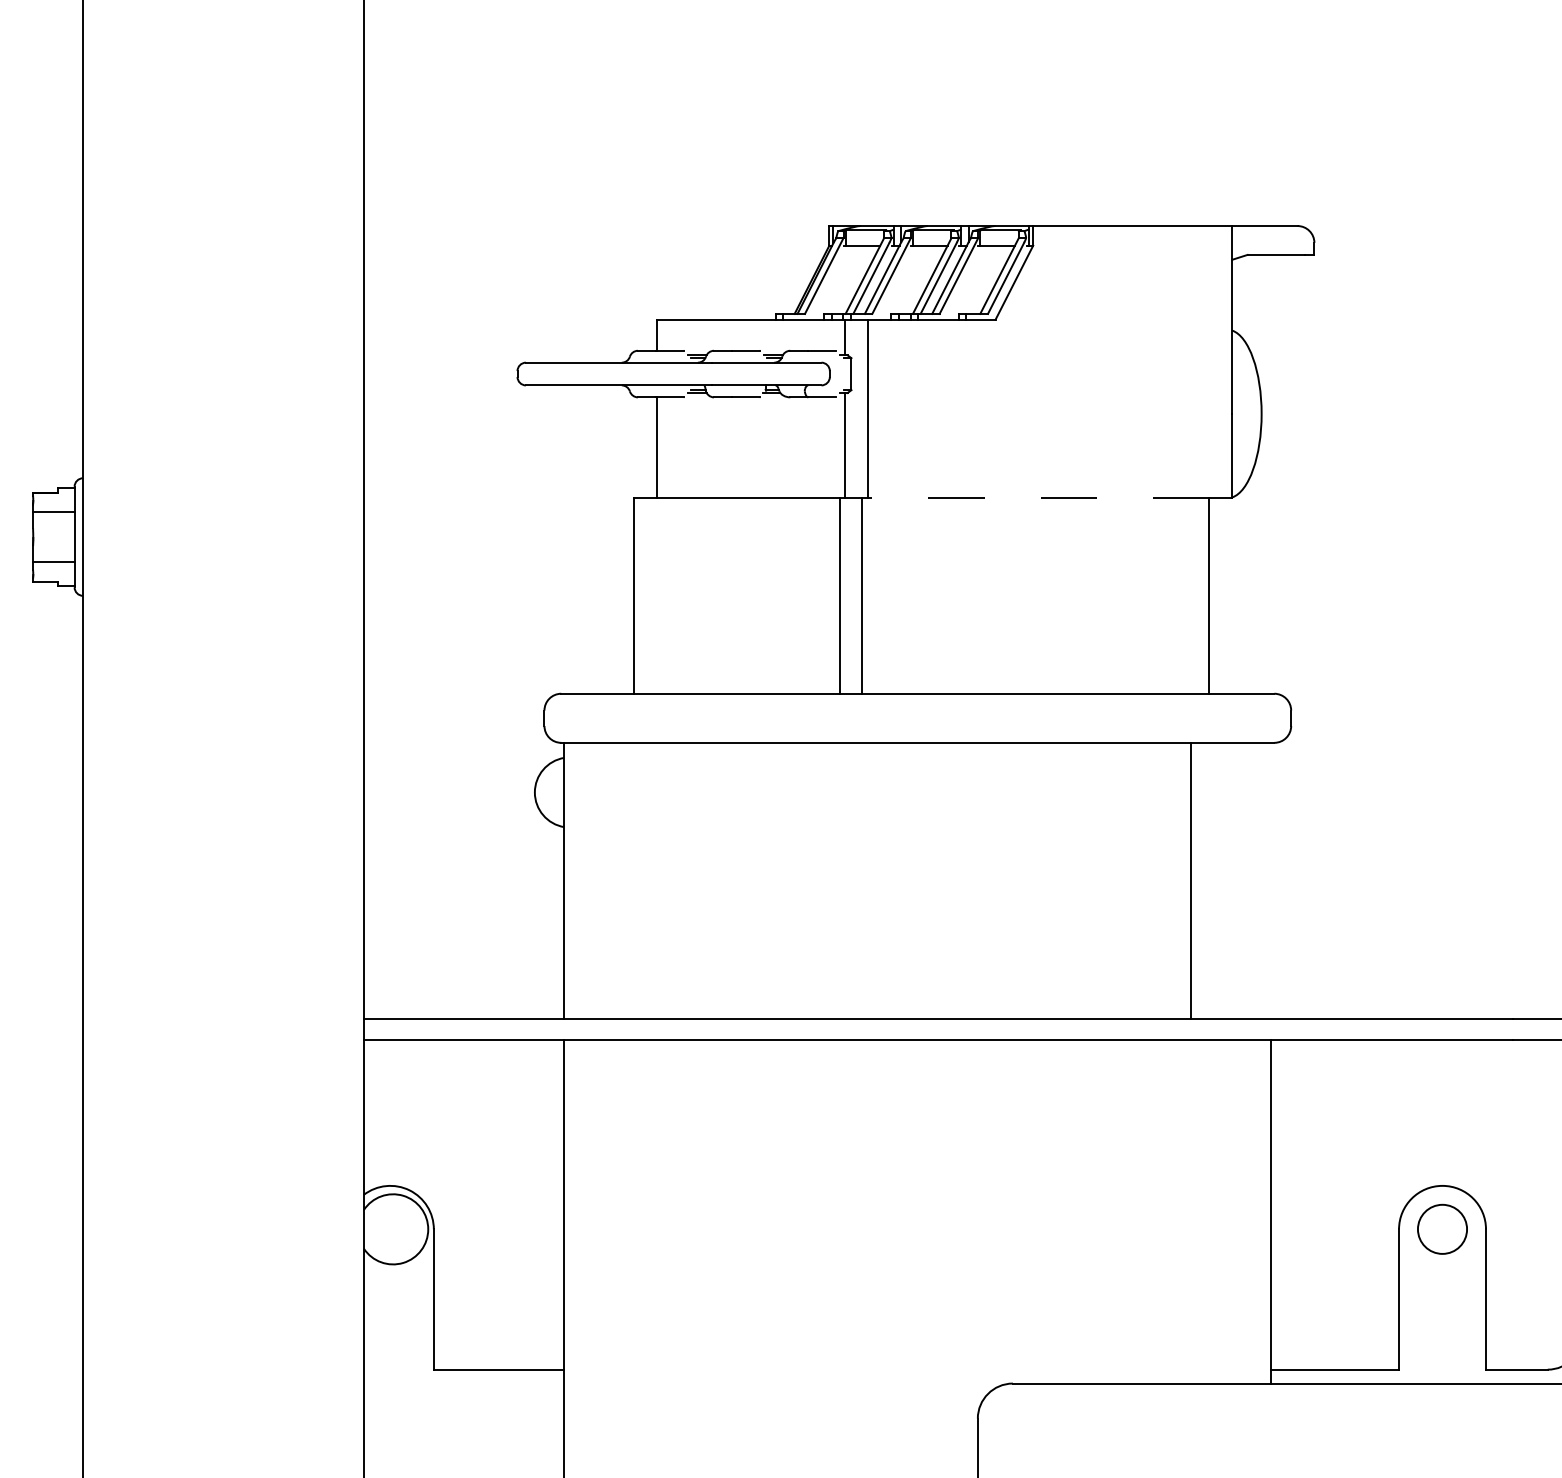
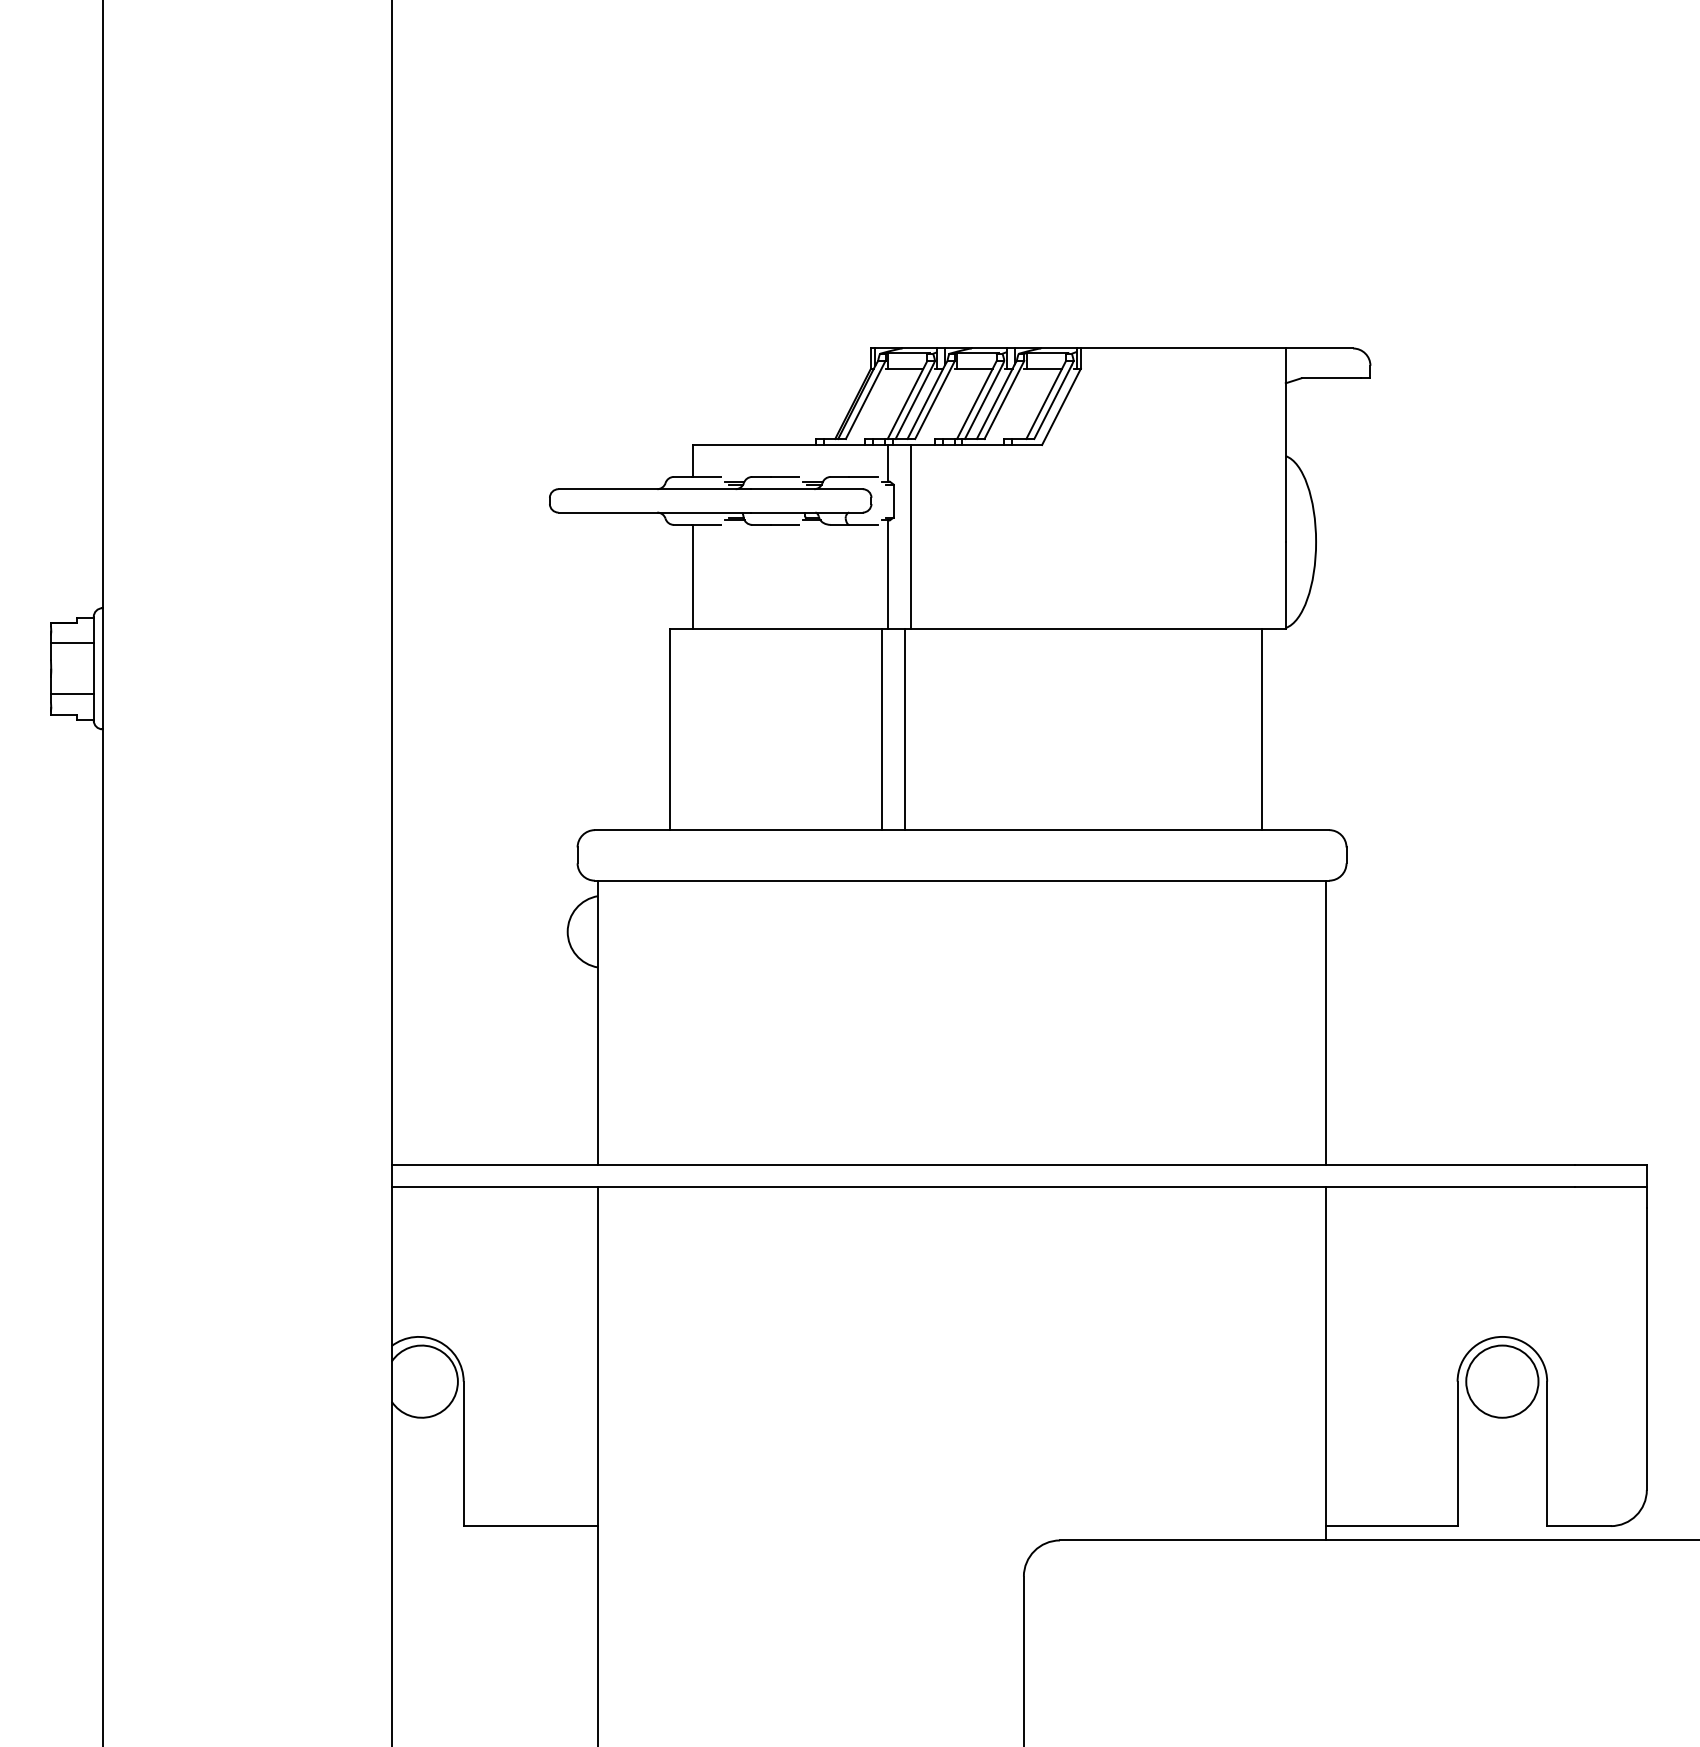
line: (1034, 497) -> (1082, 628), dashed -> solid
line: (1191, 880) -> (1326, 1022), moved
circle: (1442, 1229) -> (1502, 1381), size x1.43

